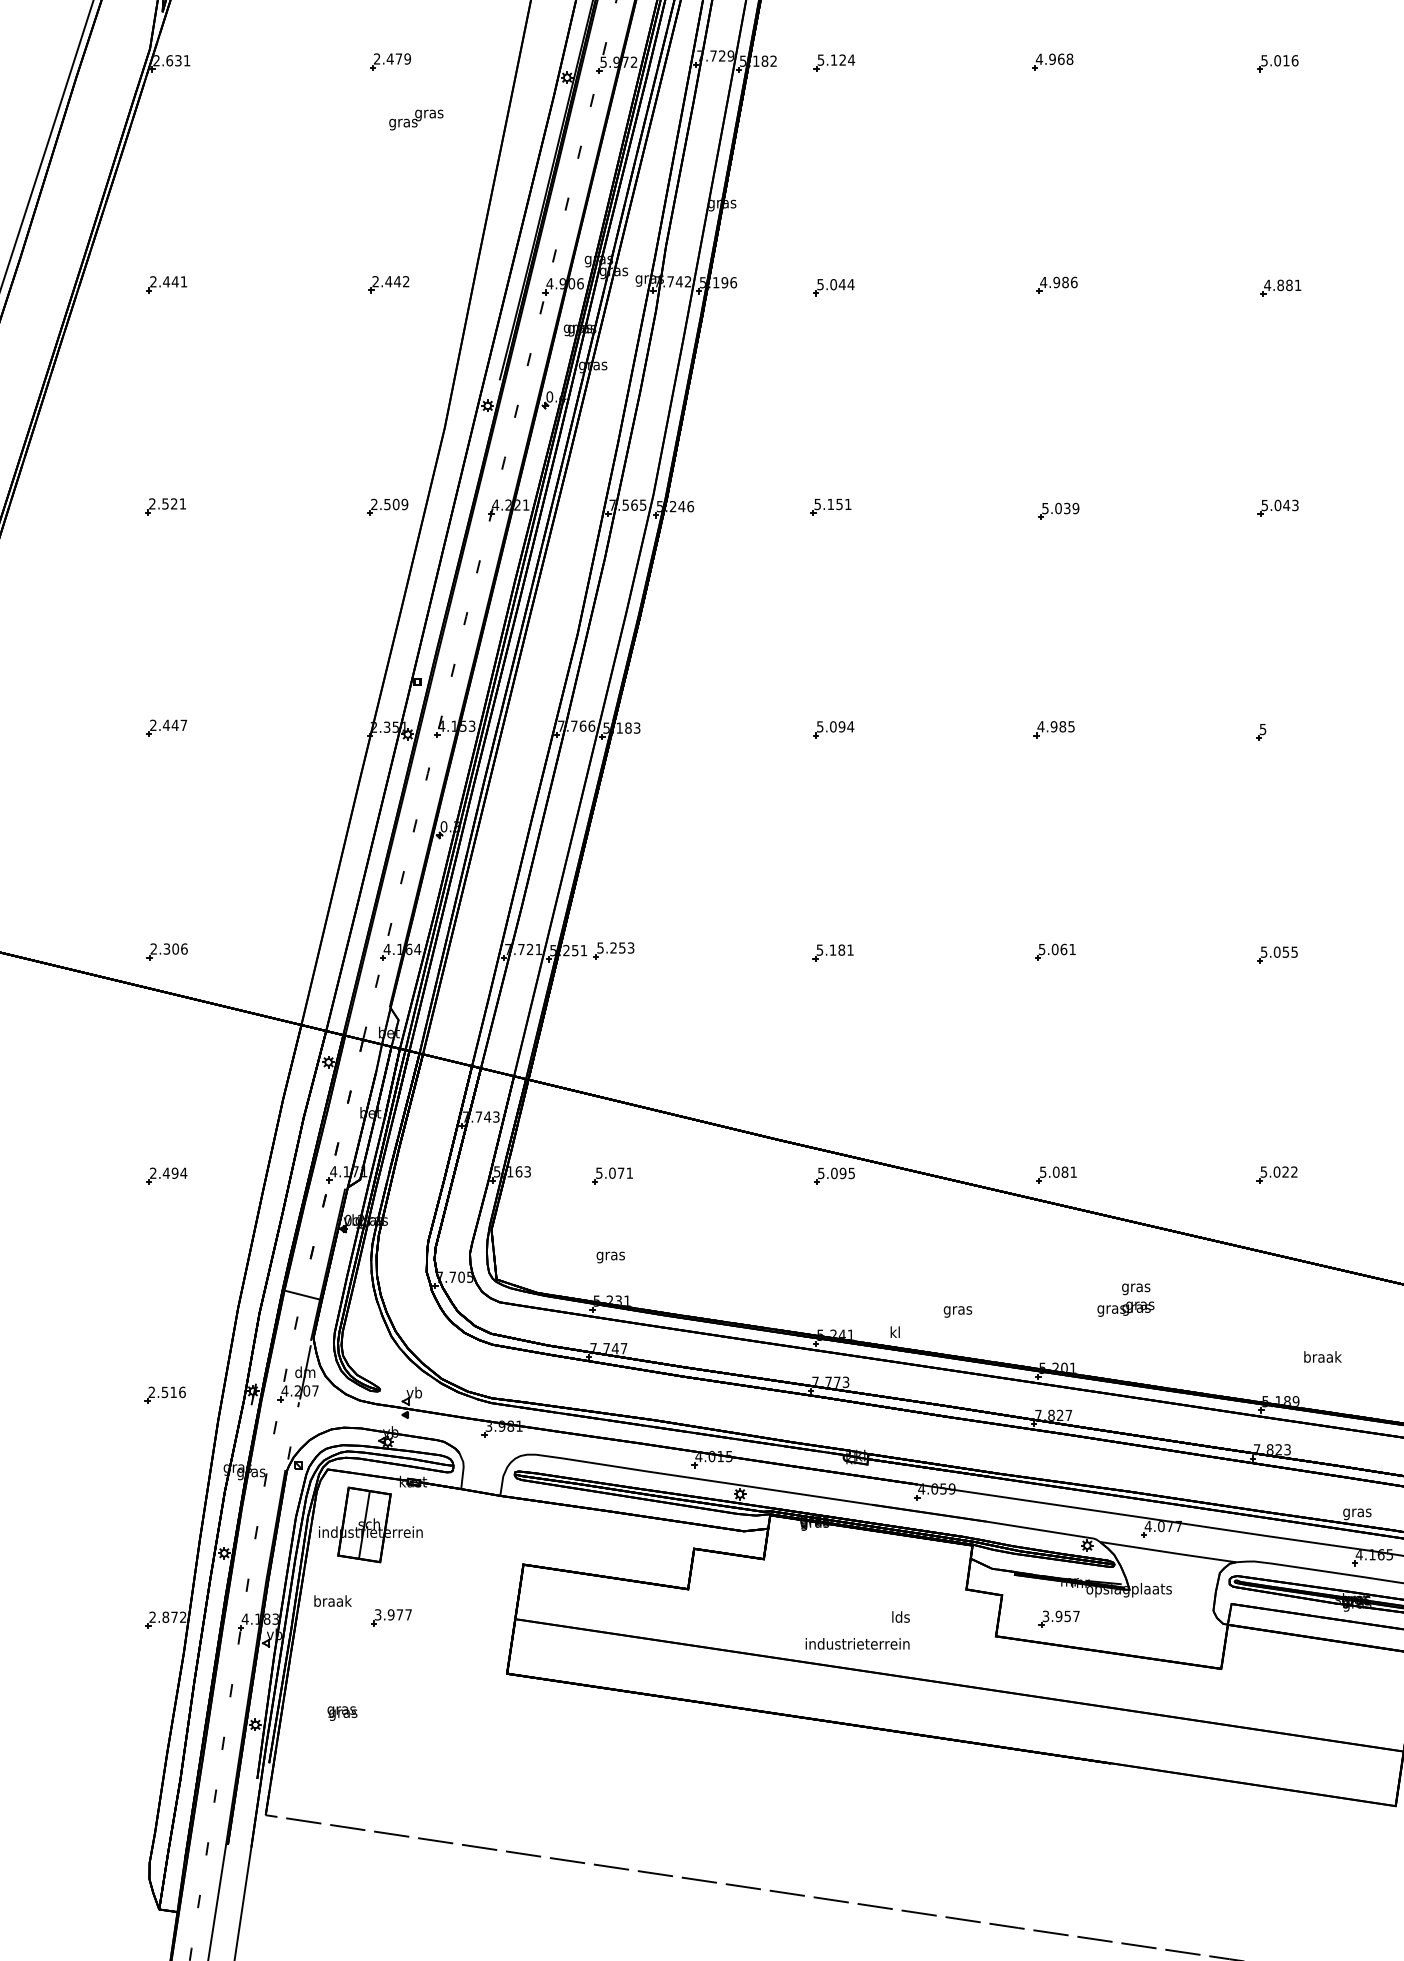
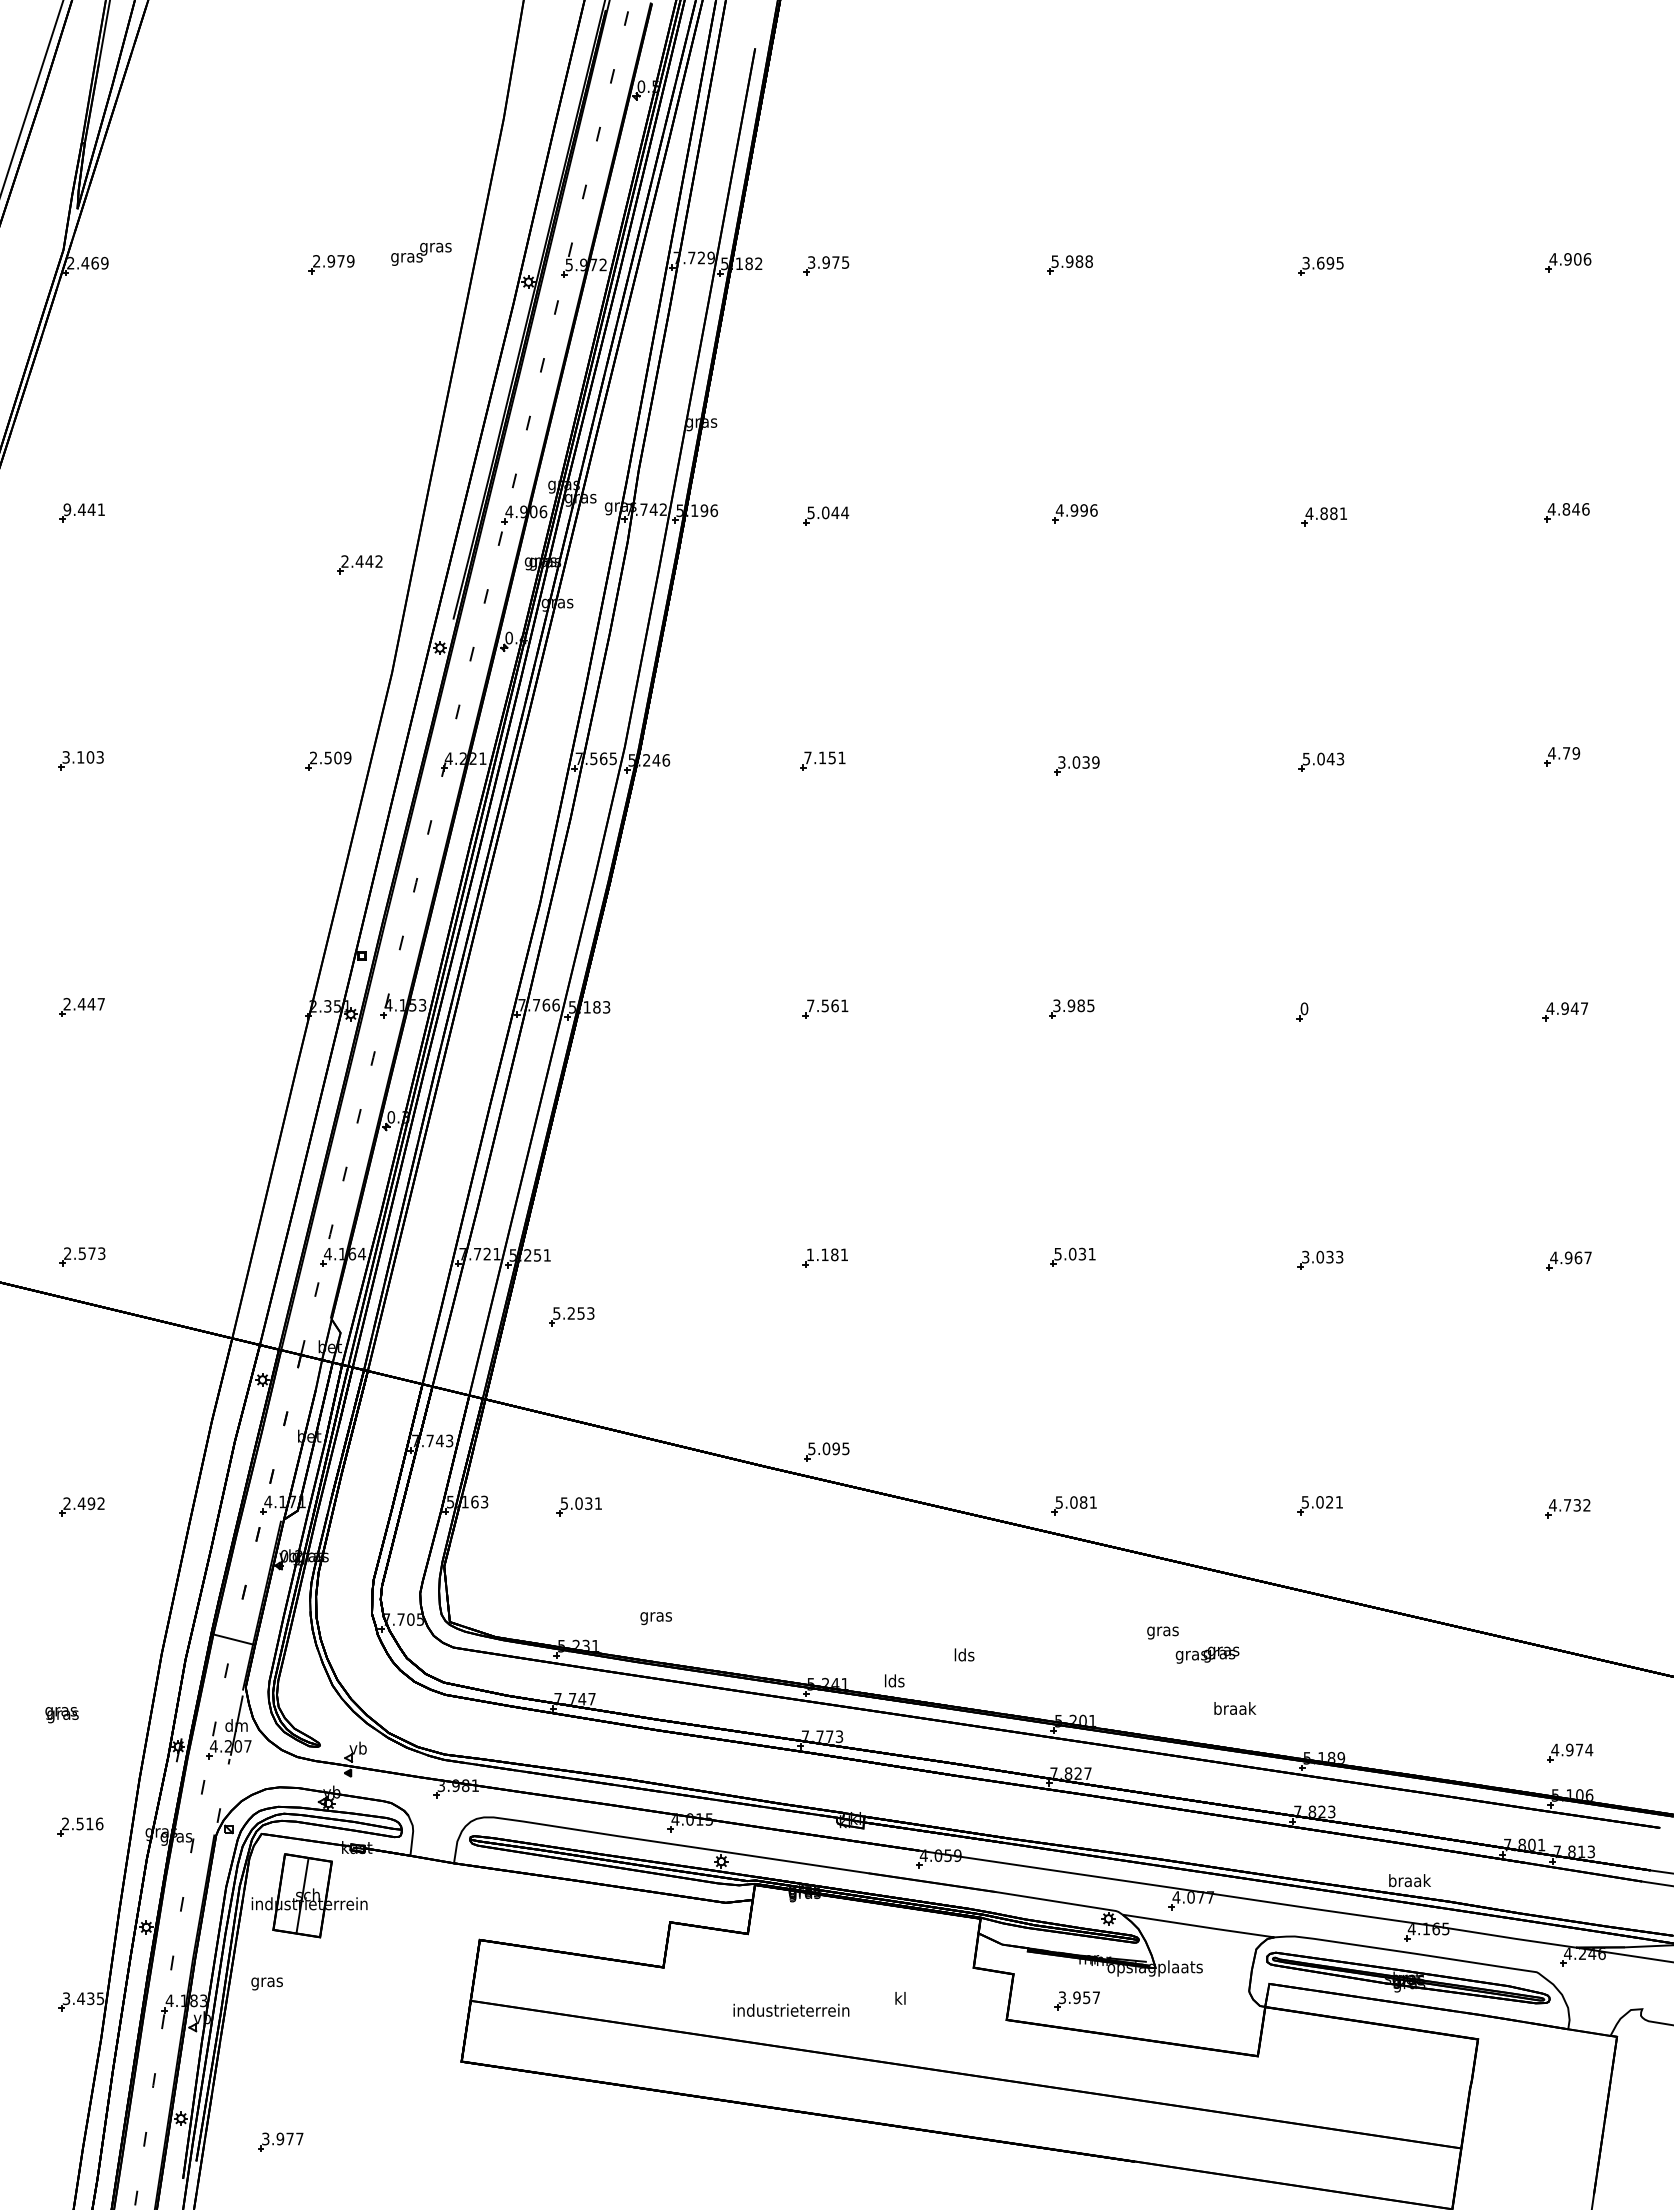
text: (390, 59) -> (331, 261), 2.479 -> 2.979
text: (1050, 59) -> (1067, 261), 4.968 -> 5.988
text: (177, 60) -> (94, 262), 2.631 -> 2.469
text: (836, 60) -> (828, 262), 5.124 -> 3.975
text: (1280, 60) -> (1323, 262), 5.016 -> 3.695
text: (416, 119) -> (421, 253), moved
text: (153, 281) -> (67, 509), 2.441 -> 9.441
text: (1064, 282) -> (1083, 510), 4.986 -> 4.996
part: (388, 284) -> (359, 564), moved
text: (167, 504) -> (82, 757), 2.521 -> 3.103
text: (817, 504) -> (807, 757), 5.151 -> 7.151
text: (1045, 507) -> (1061, 761), 5.039 -> 3.039
text: (835, 726) -> (827, 1005), 5.094 -> 7.561
text: (1040, 726) -> (1056, 1005), 4.985 -> 3.985
text: (1263, 729) -> (1304, 1008), 5 -> 0
text: (176, 948) -> (92, 1253), 2.306 -> 2.573
text: (1063, 948) -> (1082, 1253), 5.061 -> 5.031
text: (819, 949) -> (809, 1254), 5.181 -> 1.181
part: (613, 950) -> (571, 1316), moved
text: (1279, 951) -> (1322, 1256), 5.055 -> 3.033
text: (1293, 1172) -> (1338, 1502), 5.022 -> 5.021
text: (184, 1173) -> (101, 1503), 2.494 -> 2.492
text: (620, 1173) -> (588, 1503), 5.071 -> 5.031
part: (834, 1175) -> (826, 1451), moved
text: (610, 1257) -> (655, 1618), moved
text: (1125, 1308) -> (1207, 1654), moved
text: (958, 1310) -> (964, 1656), gras -> lds
text: (895, 1331) -> (894, 1680), kl -> lds
text: (1323, 1357) -> (1235, 1708), moved
part: (165, 1394) -> (80, 1826), moved
text: (1357, 1513) -> (1409, 1882), gras -> braak
text: (333, 1602) -> (267, 1982), braak -> gras
text: (900, 1616) -> (900, 1997), lds -> kl
text: (167, 1617) -> (83, 1998), 2.872 -> 3.435
part: (391, 1617) -> (280, 2141), moved
text: (857, 1643) -> (791, 2009), moved
text: (341, 1713) -> (61, 1715), moved

